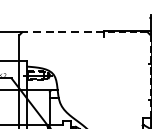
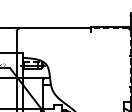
line: (63, 32) -> (55, 28), dashed -> solid

